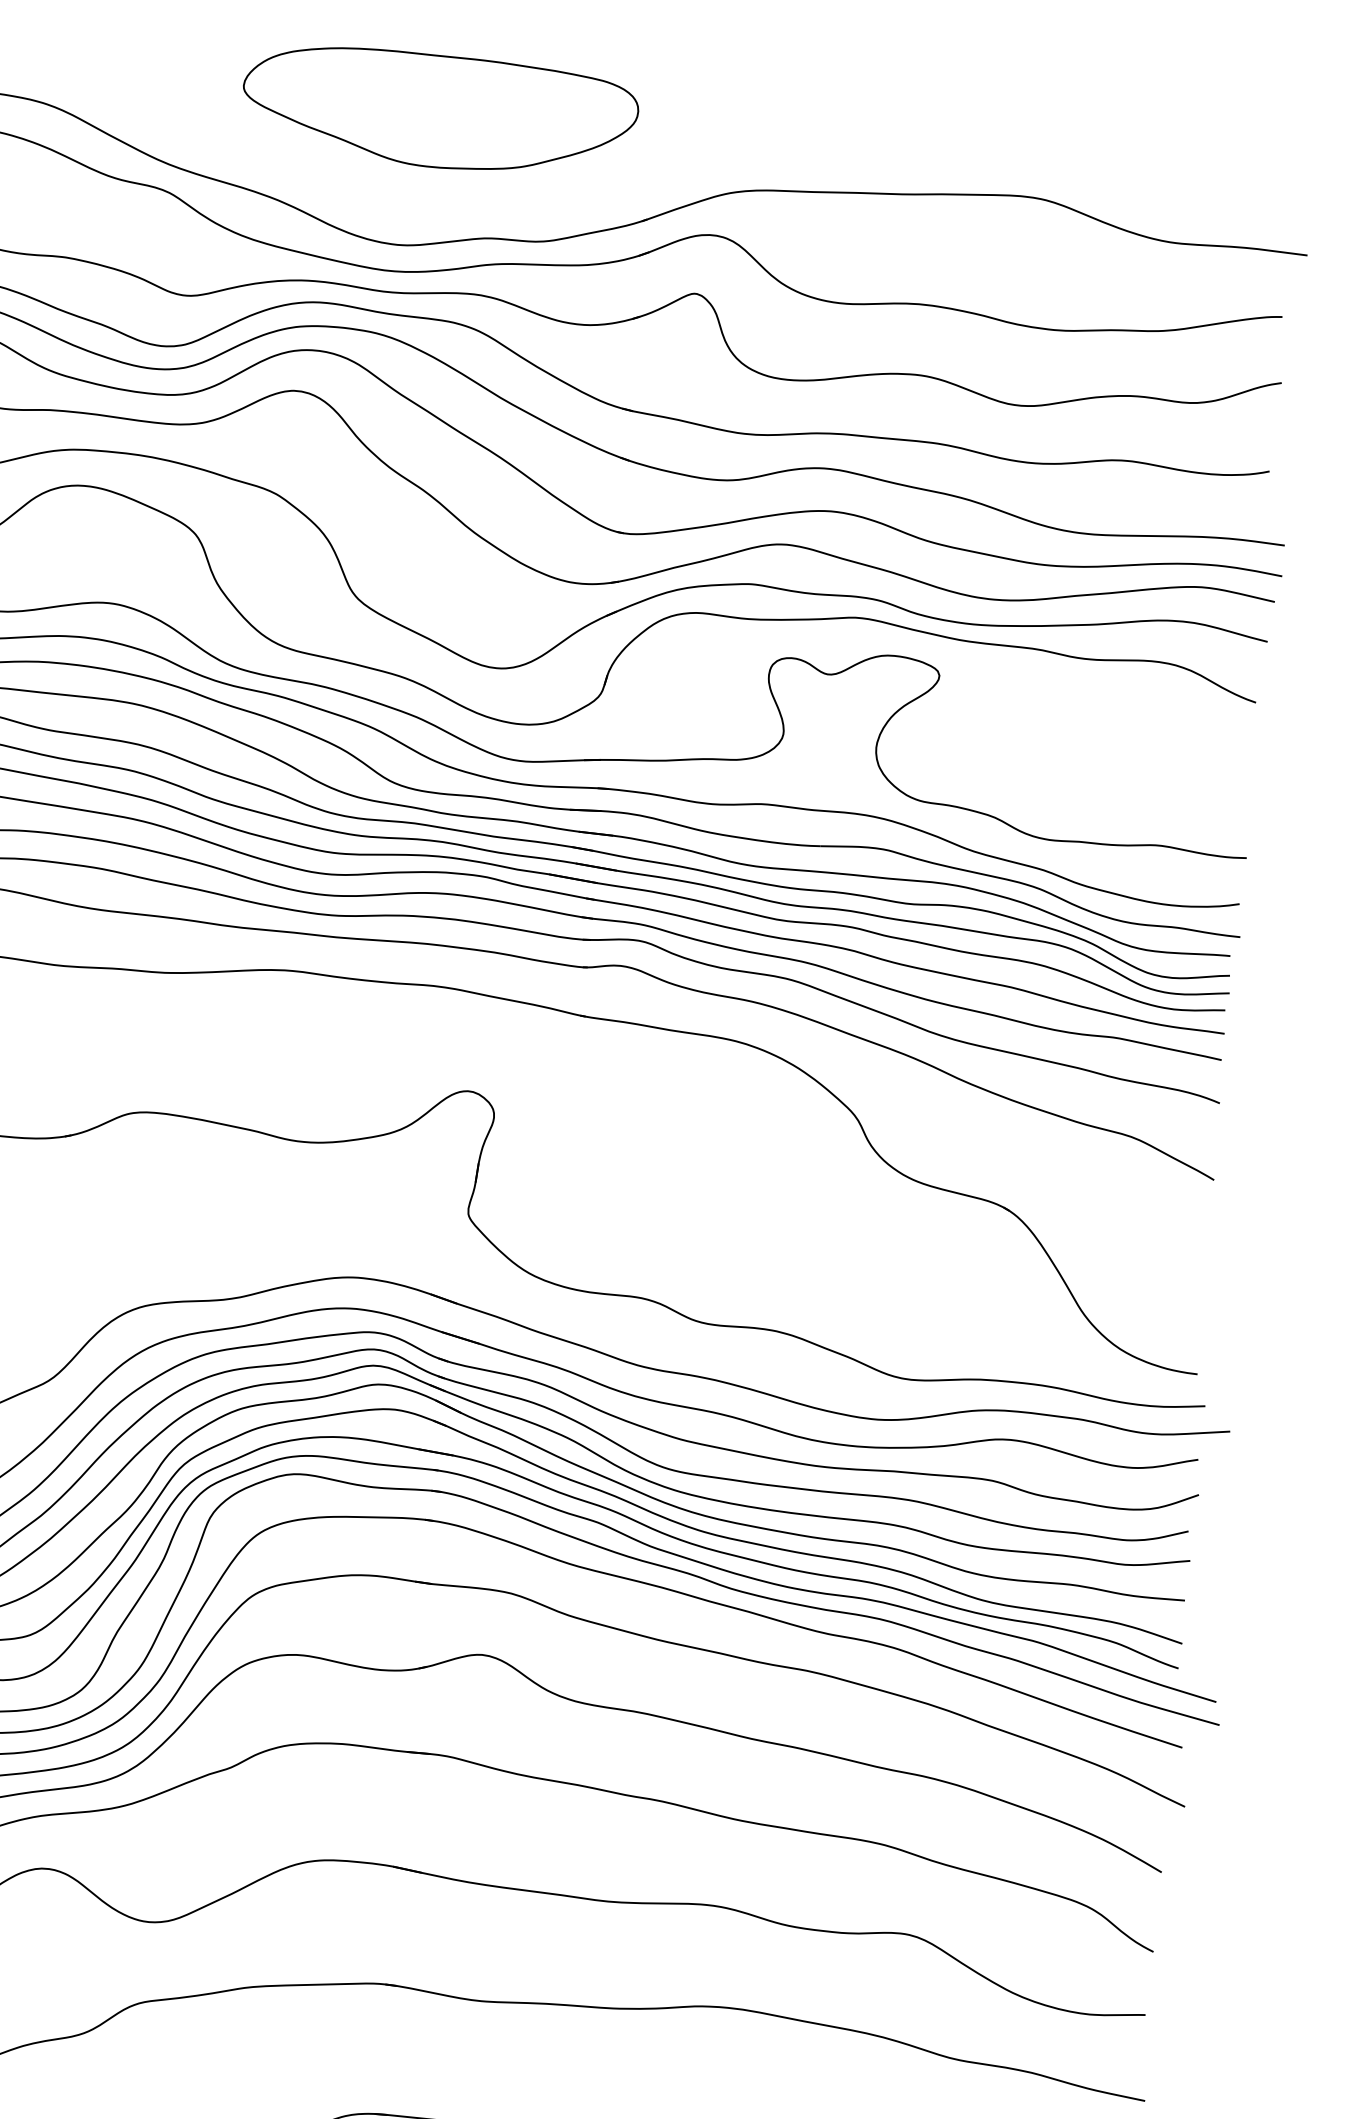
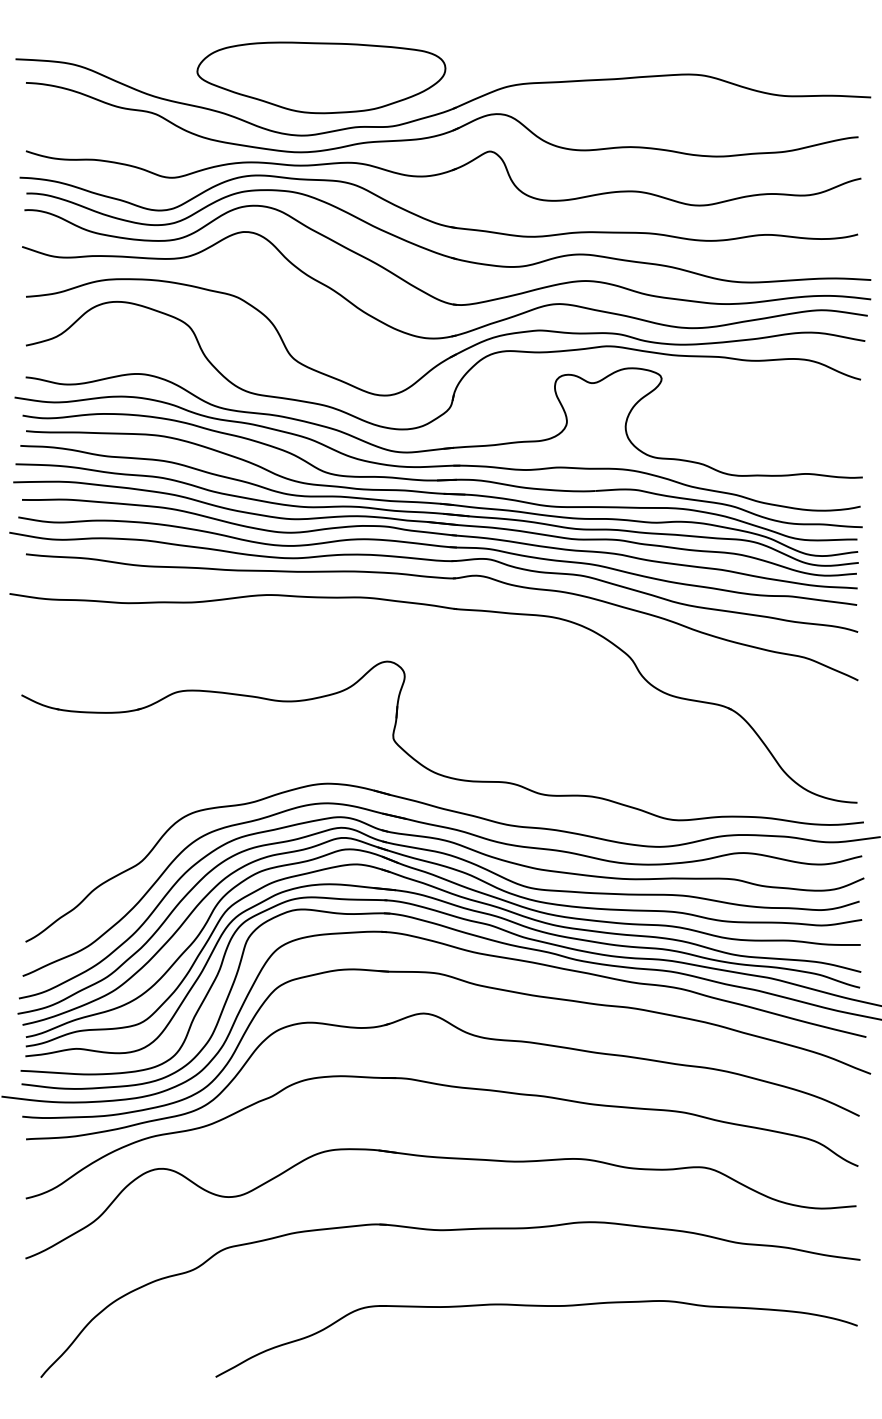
part: (440, 110) -> (321, 77), moved

